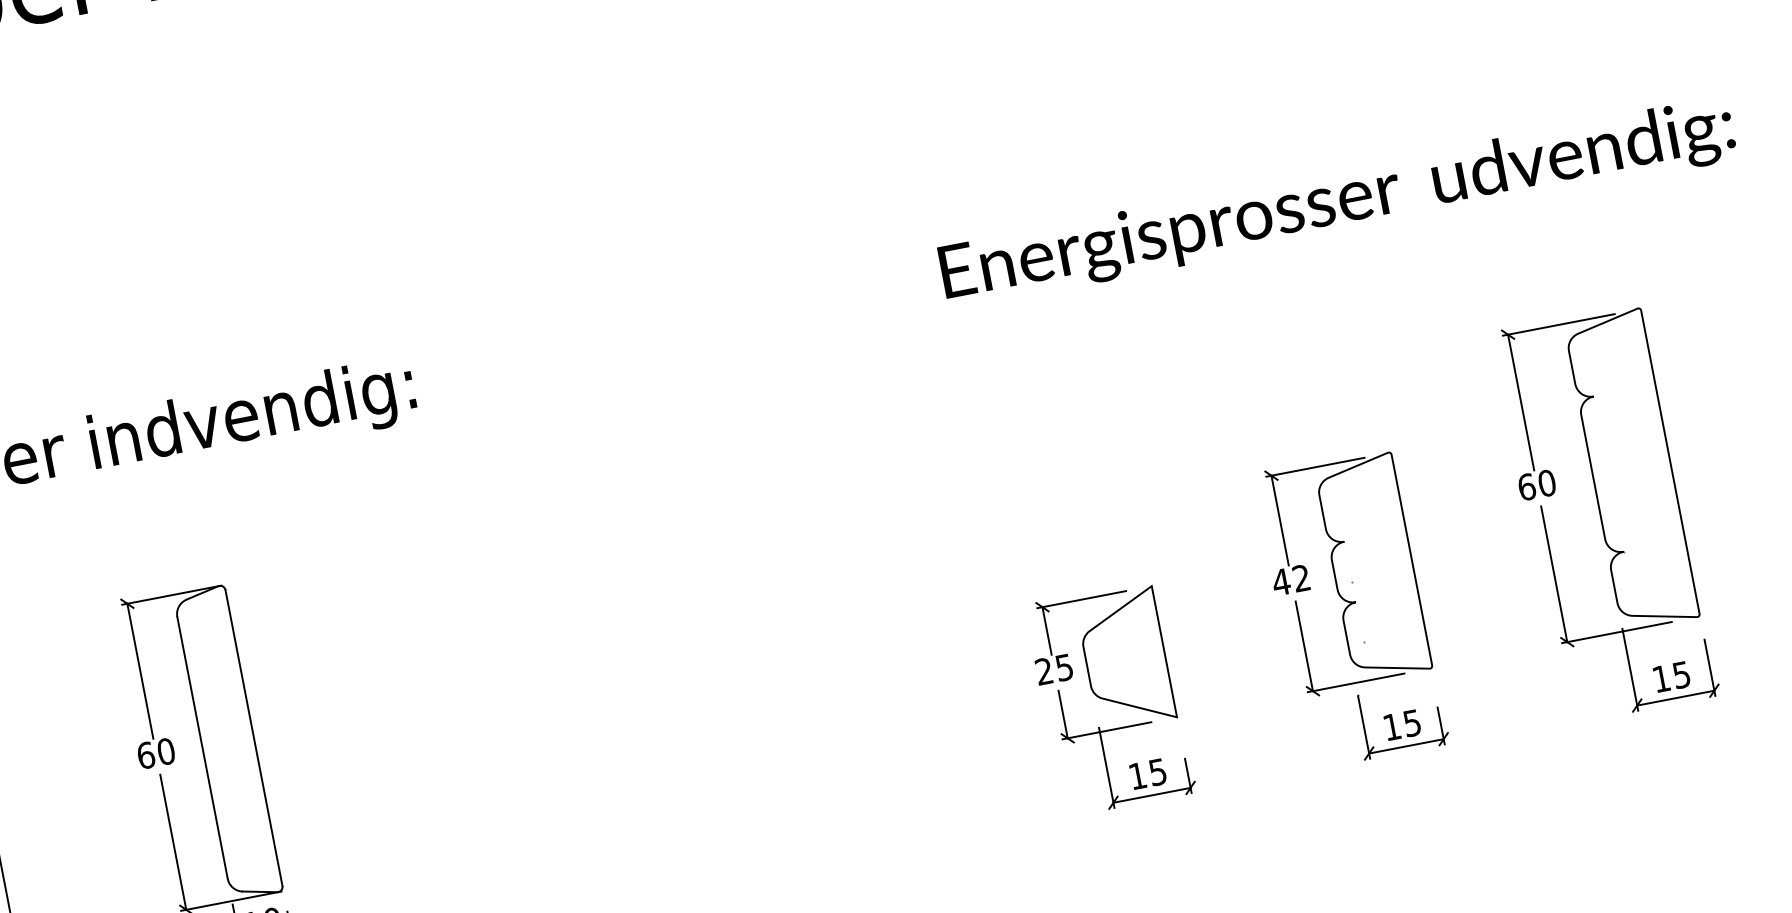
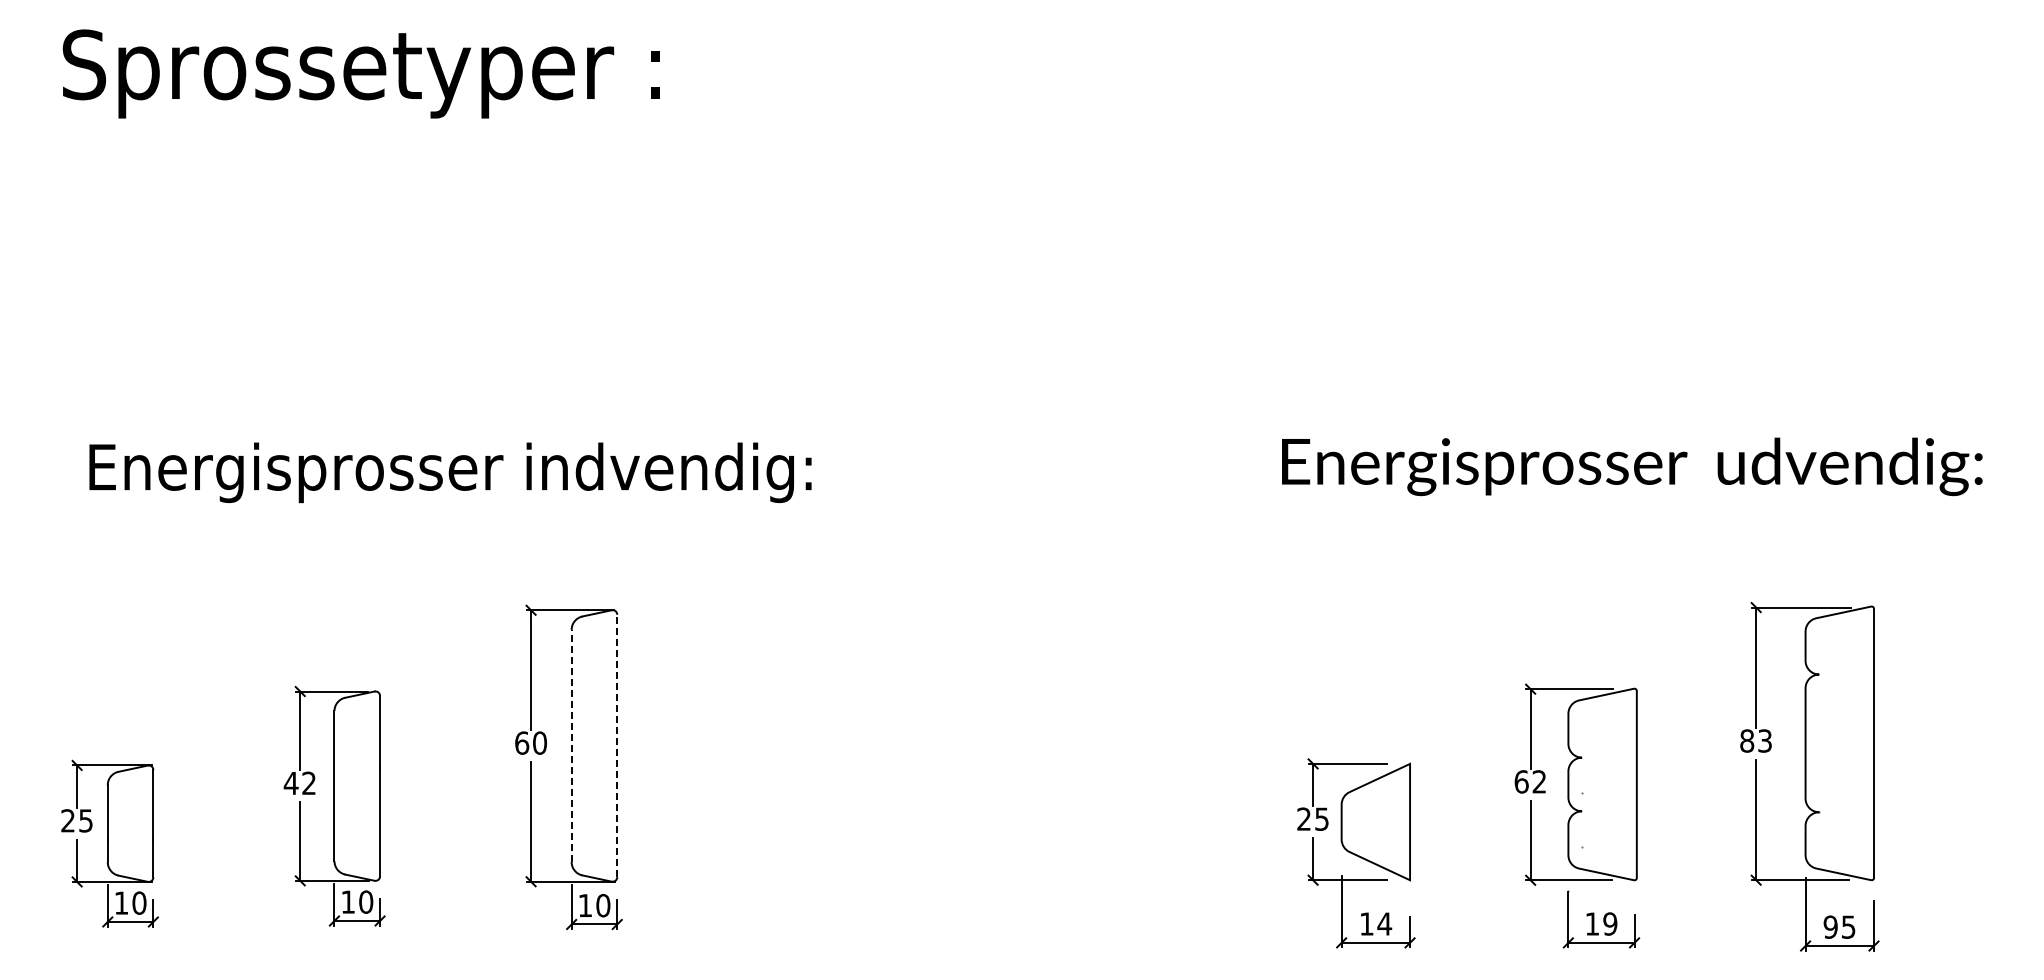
text: (1537, 484) -> (1756, 740), 60 -> 83
text: (1281, 581) -> (1521, 781), 42 -> 62
text: (1661, 678) -> (1830, 926), 15 -> 95
text: (1412, 722) -> (1610, 923), 15 -> 19
line: (254, 737) -> (617, 745), solid -> dashed
line: (202, 747) -> (571, 745), solid -> dashed
text: (1157, 771) -> (1384, 923), 15 -> 14

